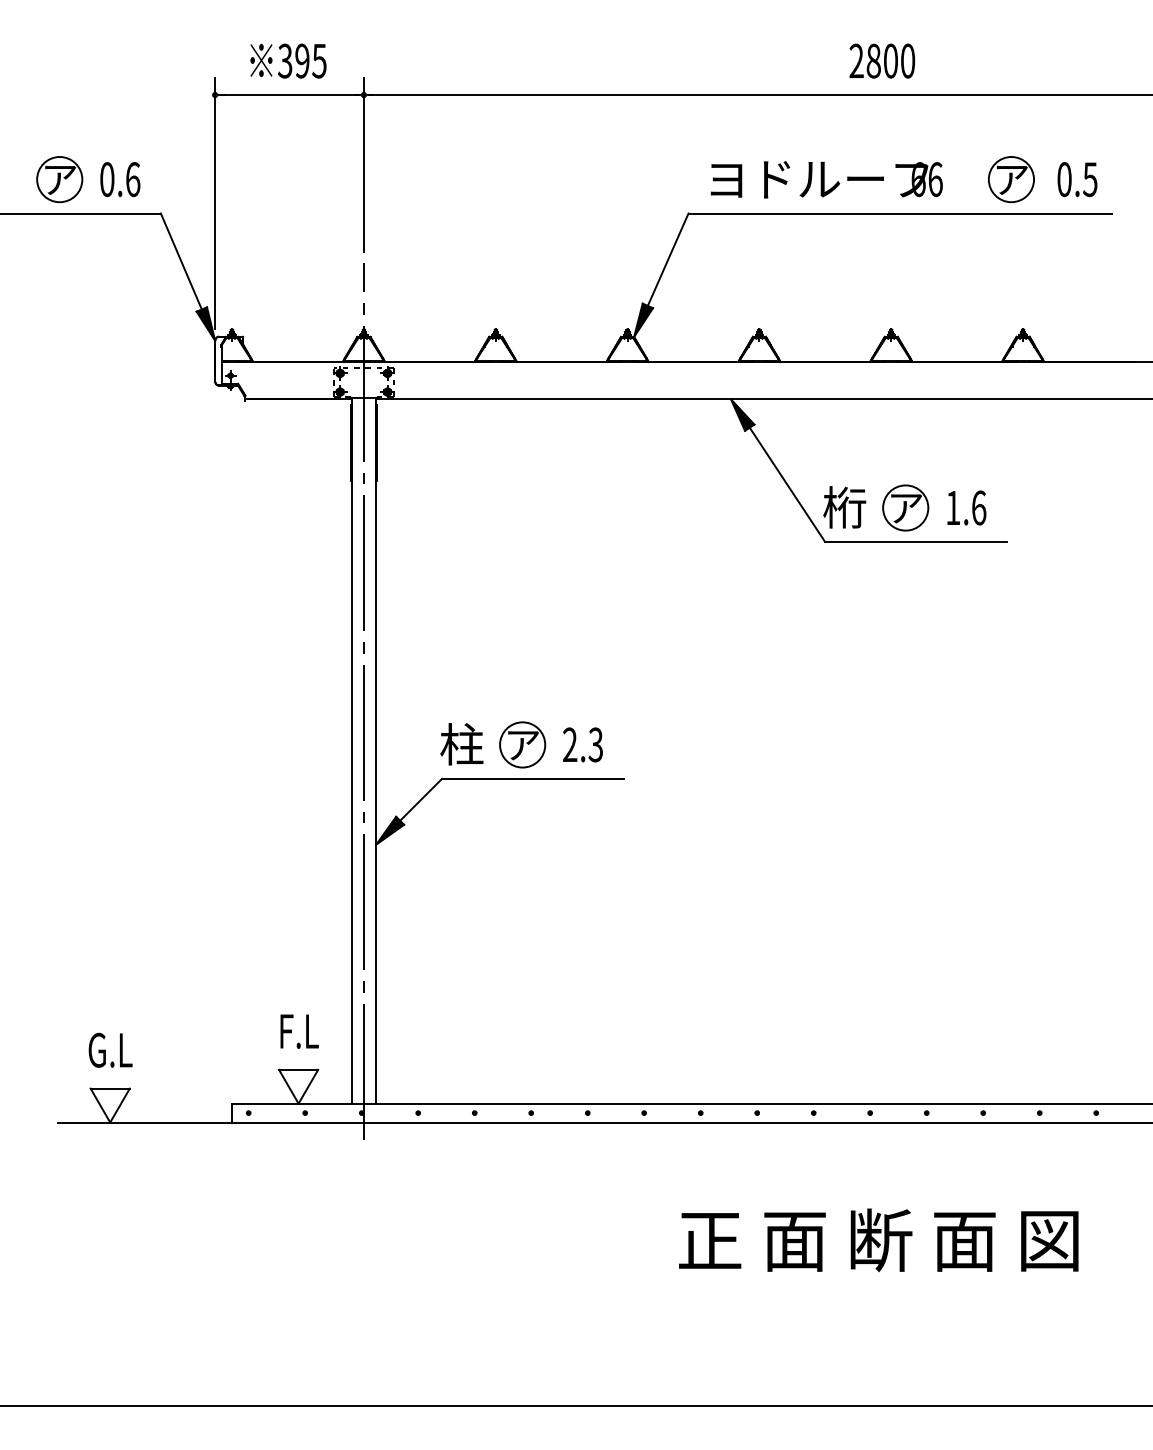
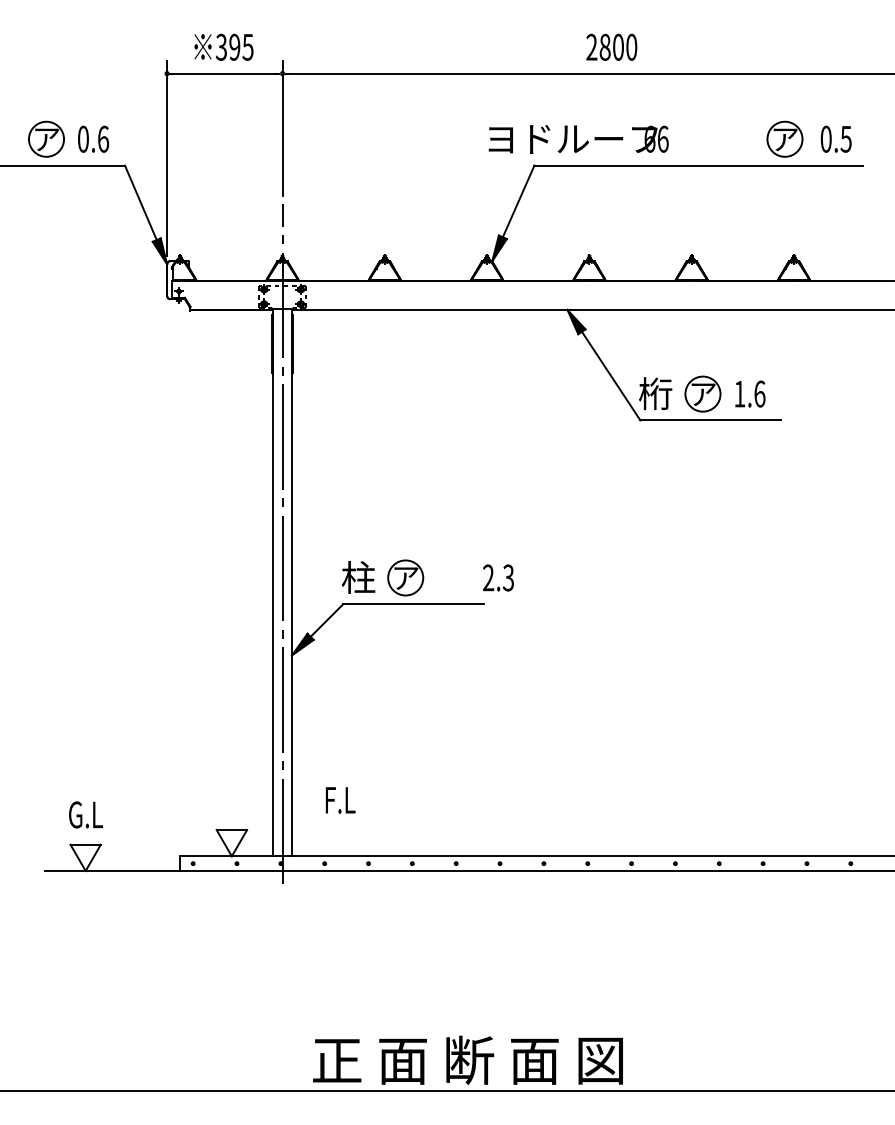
text: (881, 60) -> (611, 46), moved
text: (826, 179) -> (578, 139), moved
text: (582, 744) -> (498, 577), moved
text: (299, 1031) -> (340, 800), moved
text: (878, 1239) -> (467, 1059), moved

